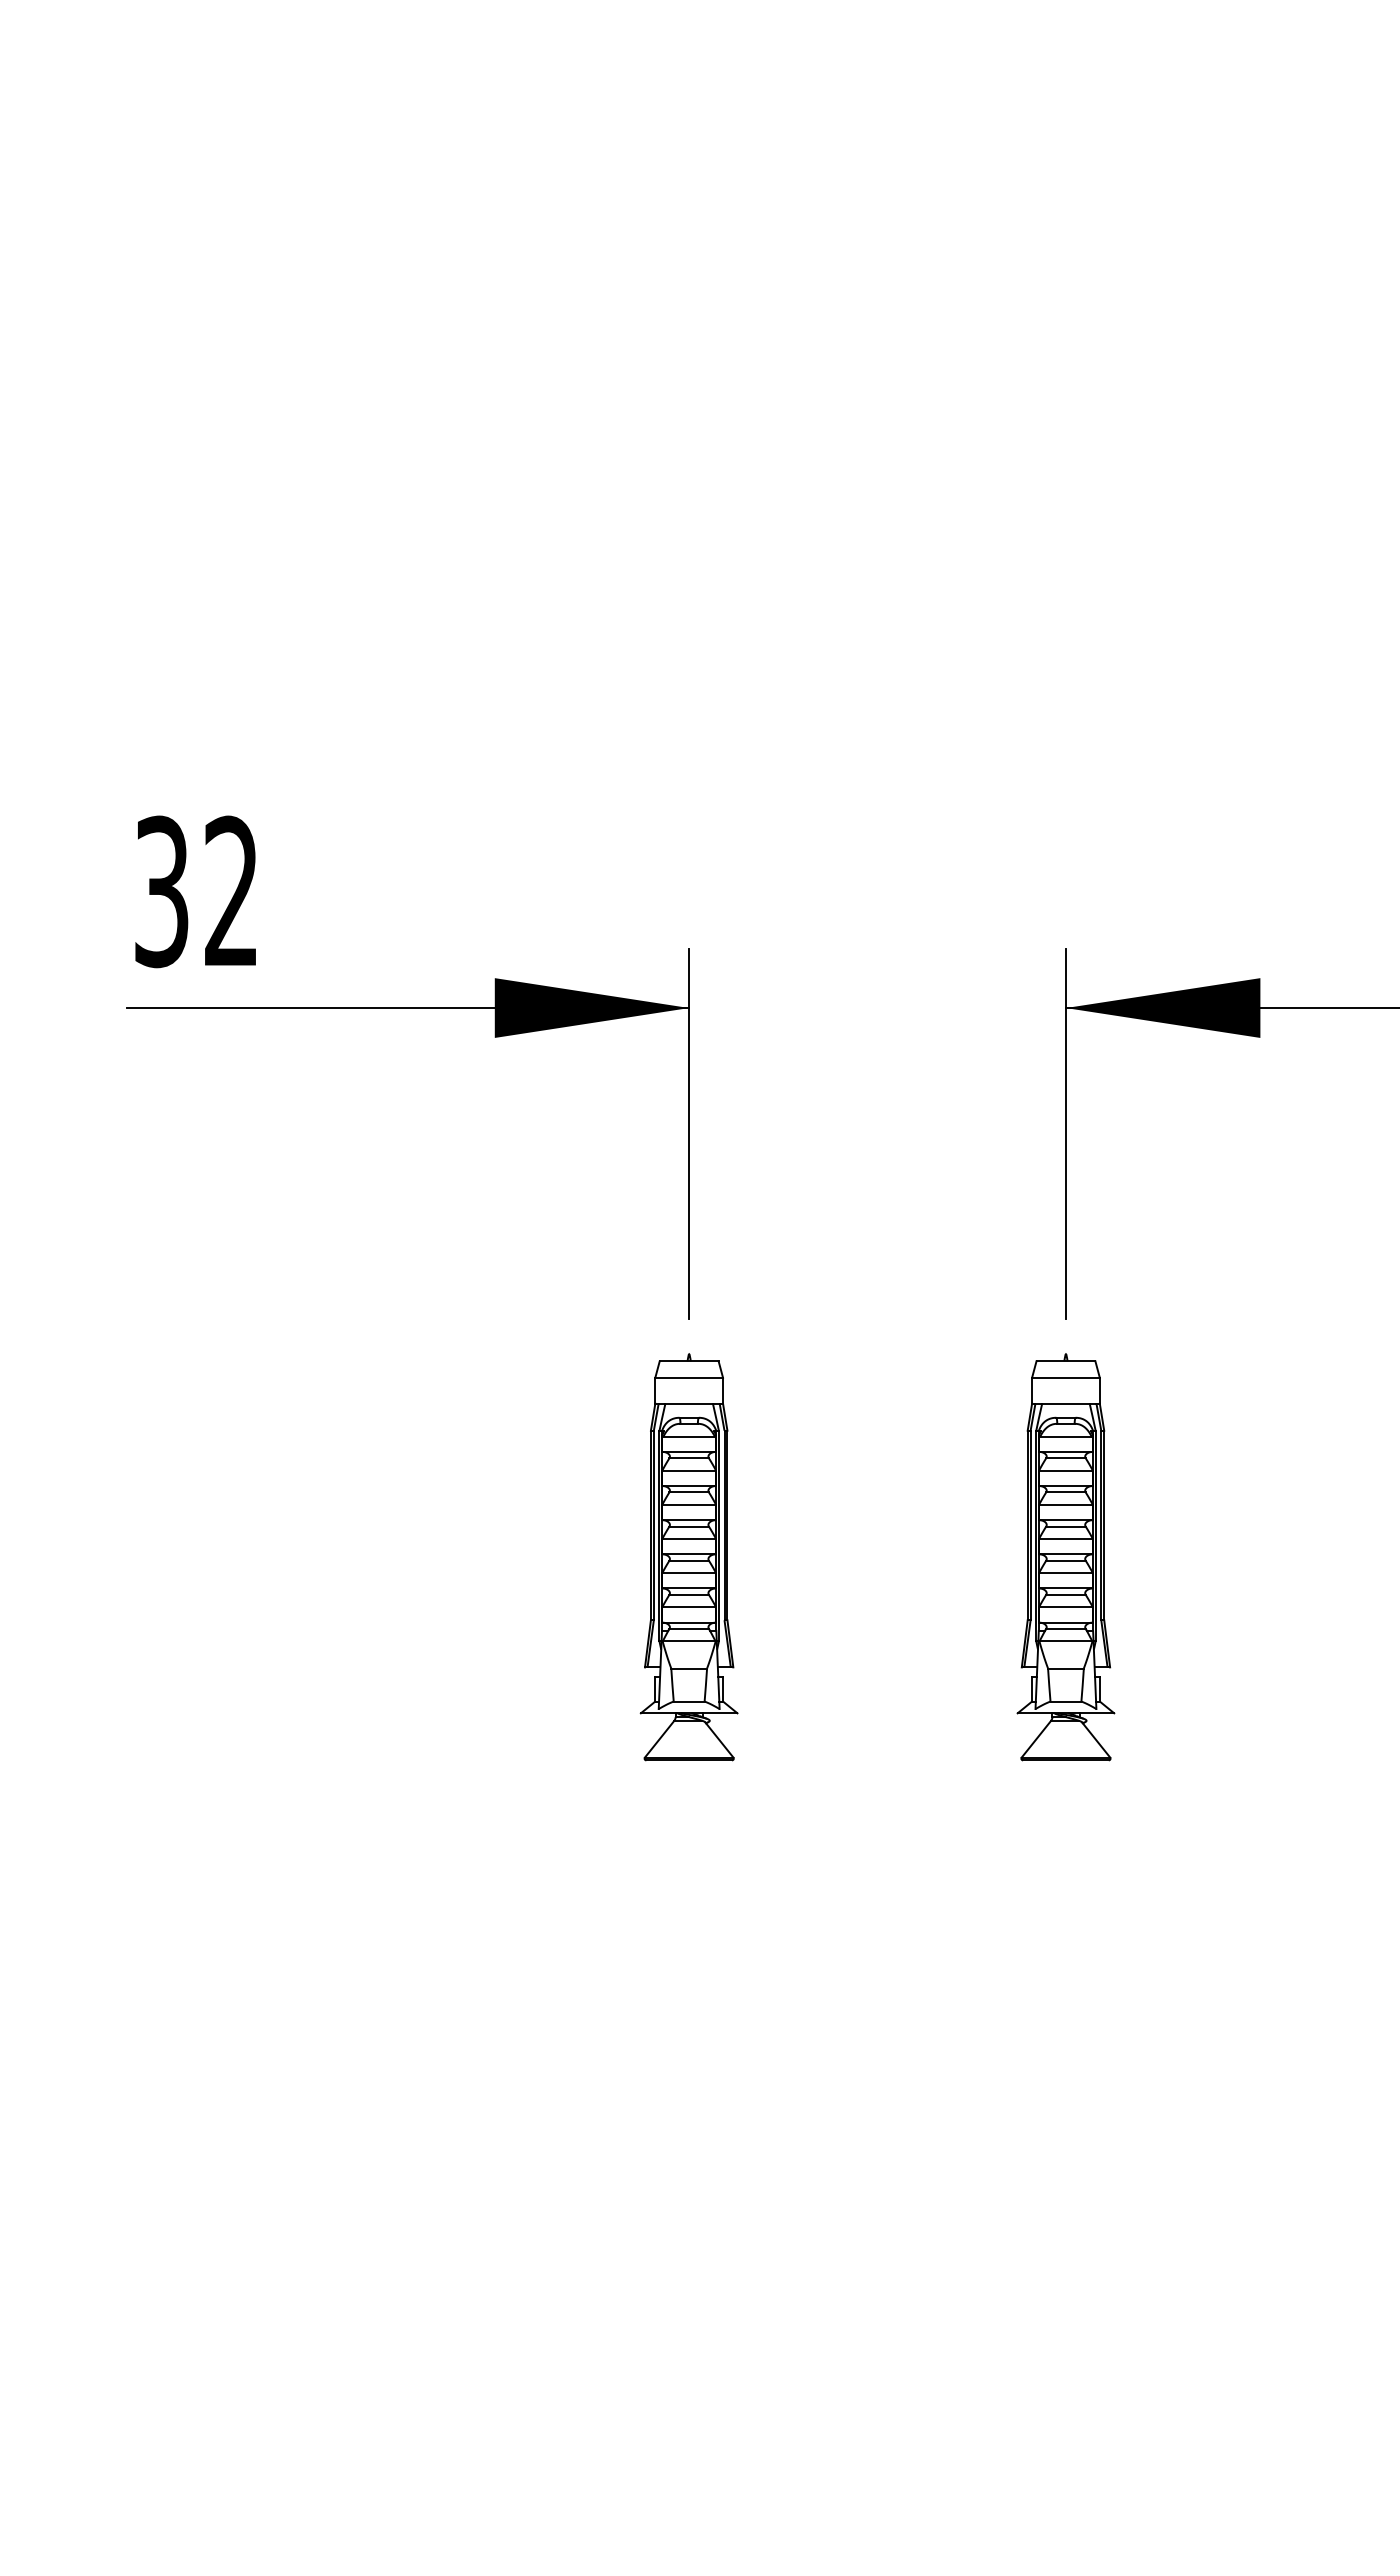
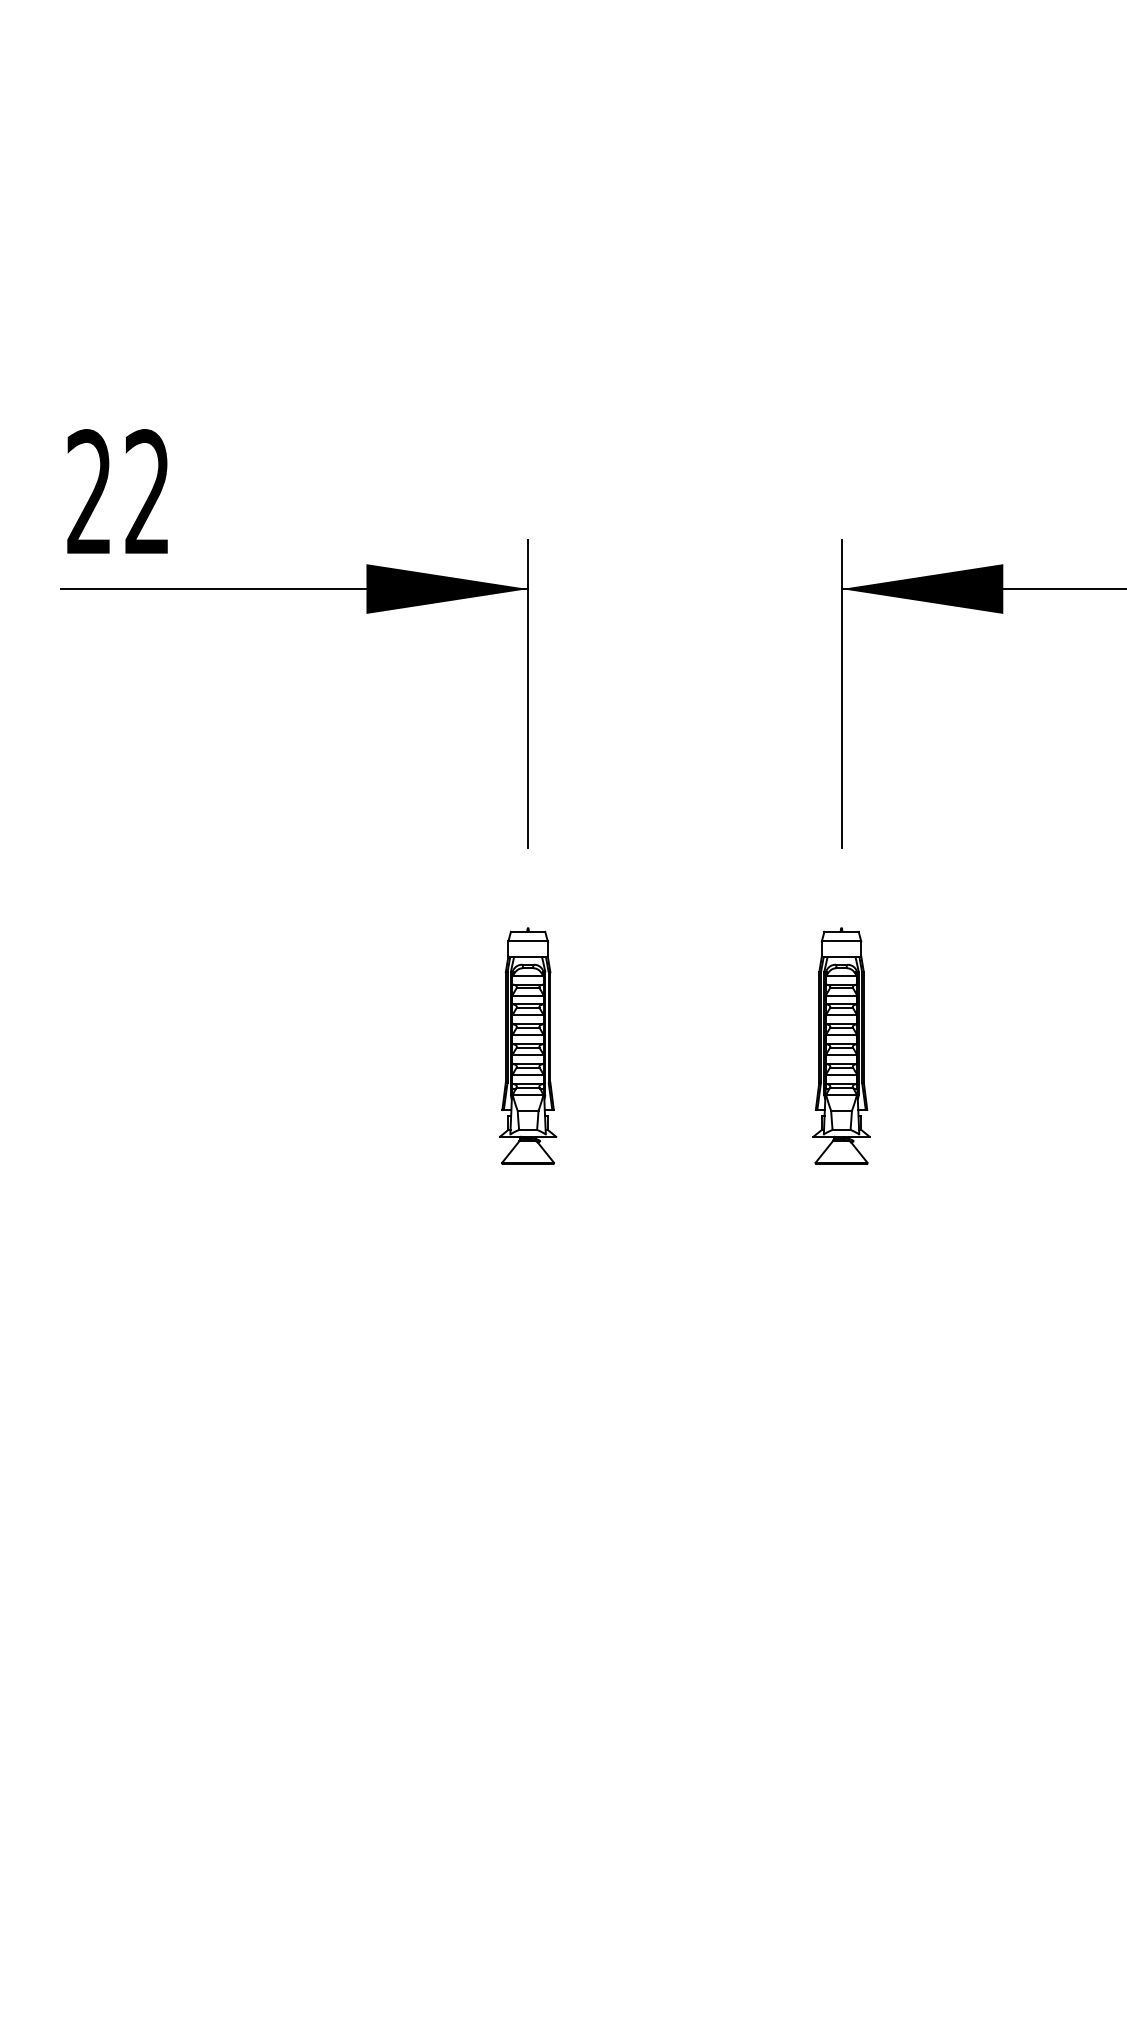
text: (161, 891) -> (89, 492), 32 -> 22
part: (688, 1557) -> (527, 1046), size x0.7
part: (1065, 1557) -> (841, 1046), size x0.7

